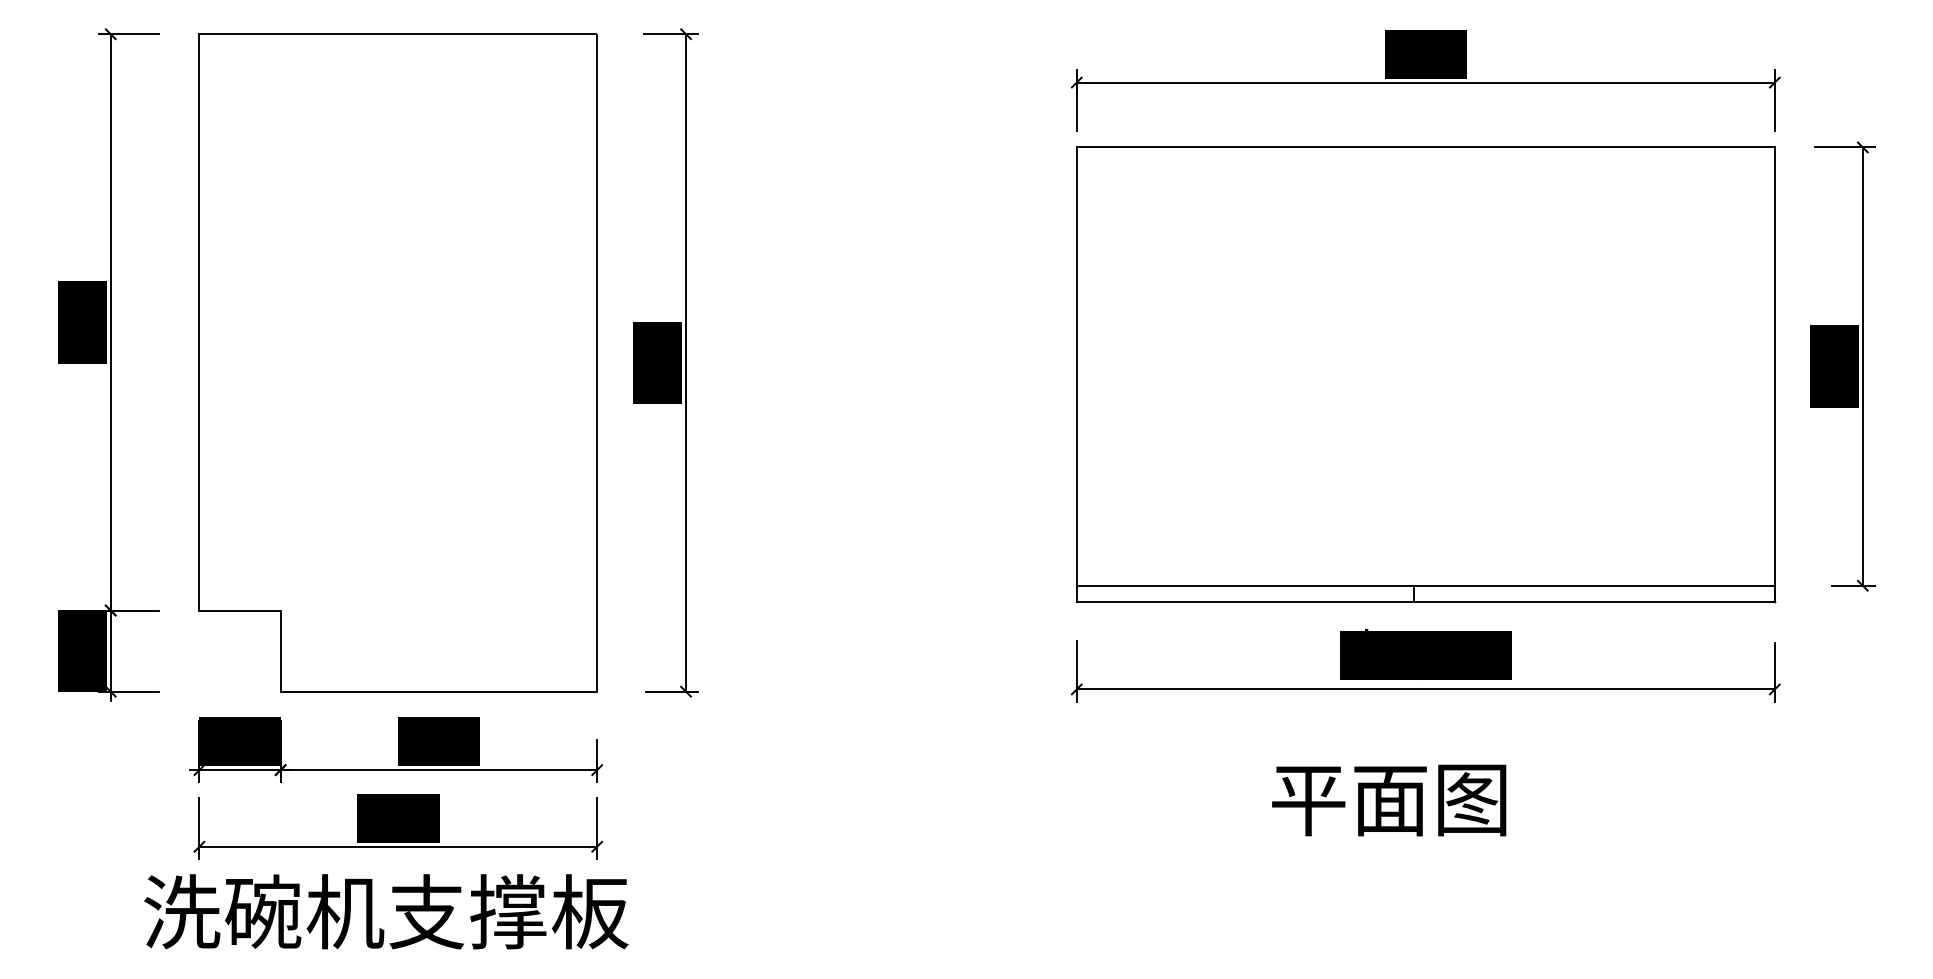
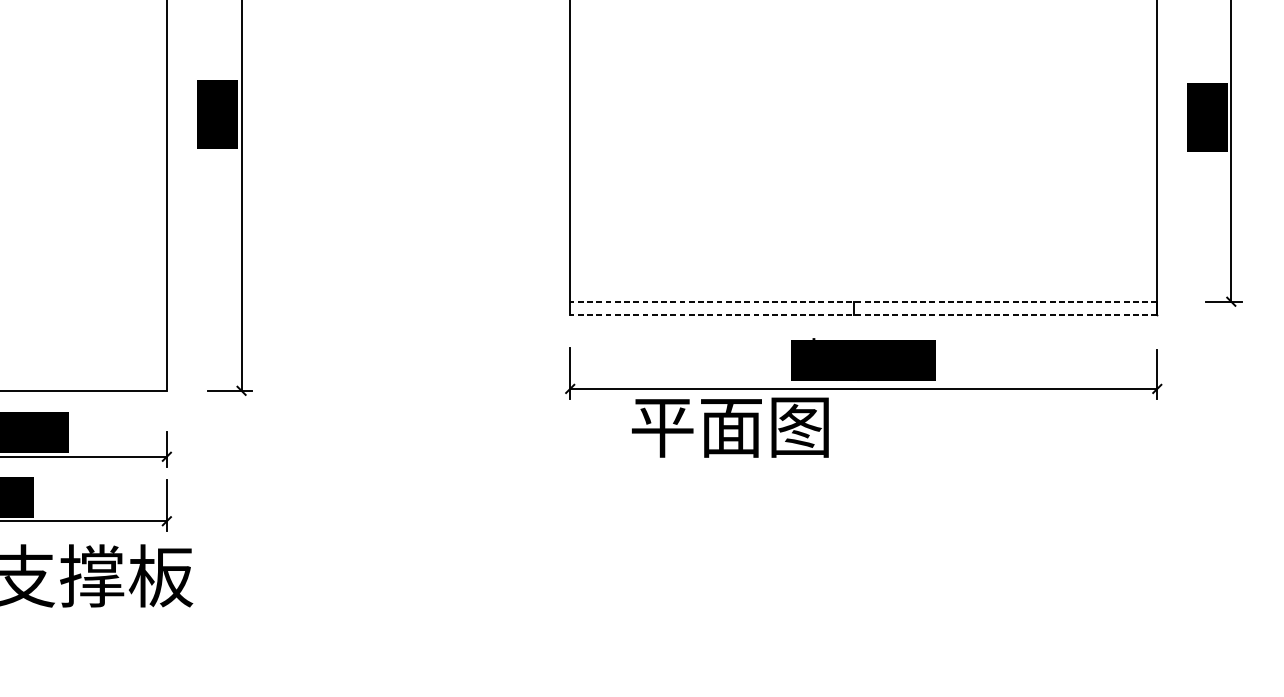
line: (1425, 585) -> (863, 301), solid -> dashed
line: (1425, 601) -> (863, 314), solid -> dashed
text: (1389, 800) -> (730, 427), moved

